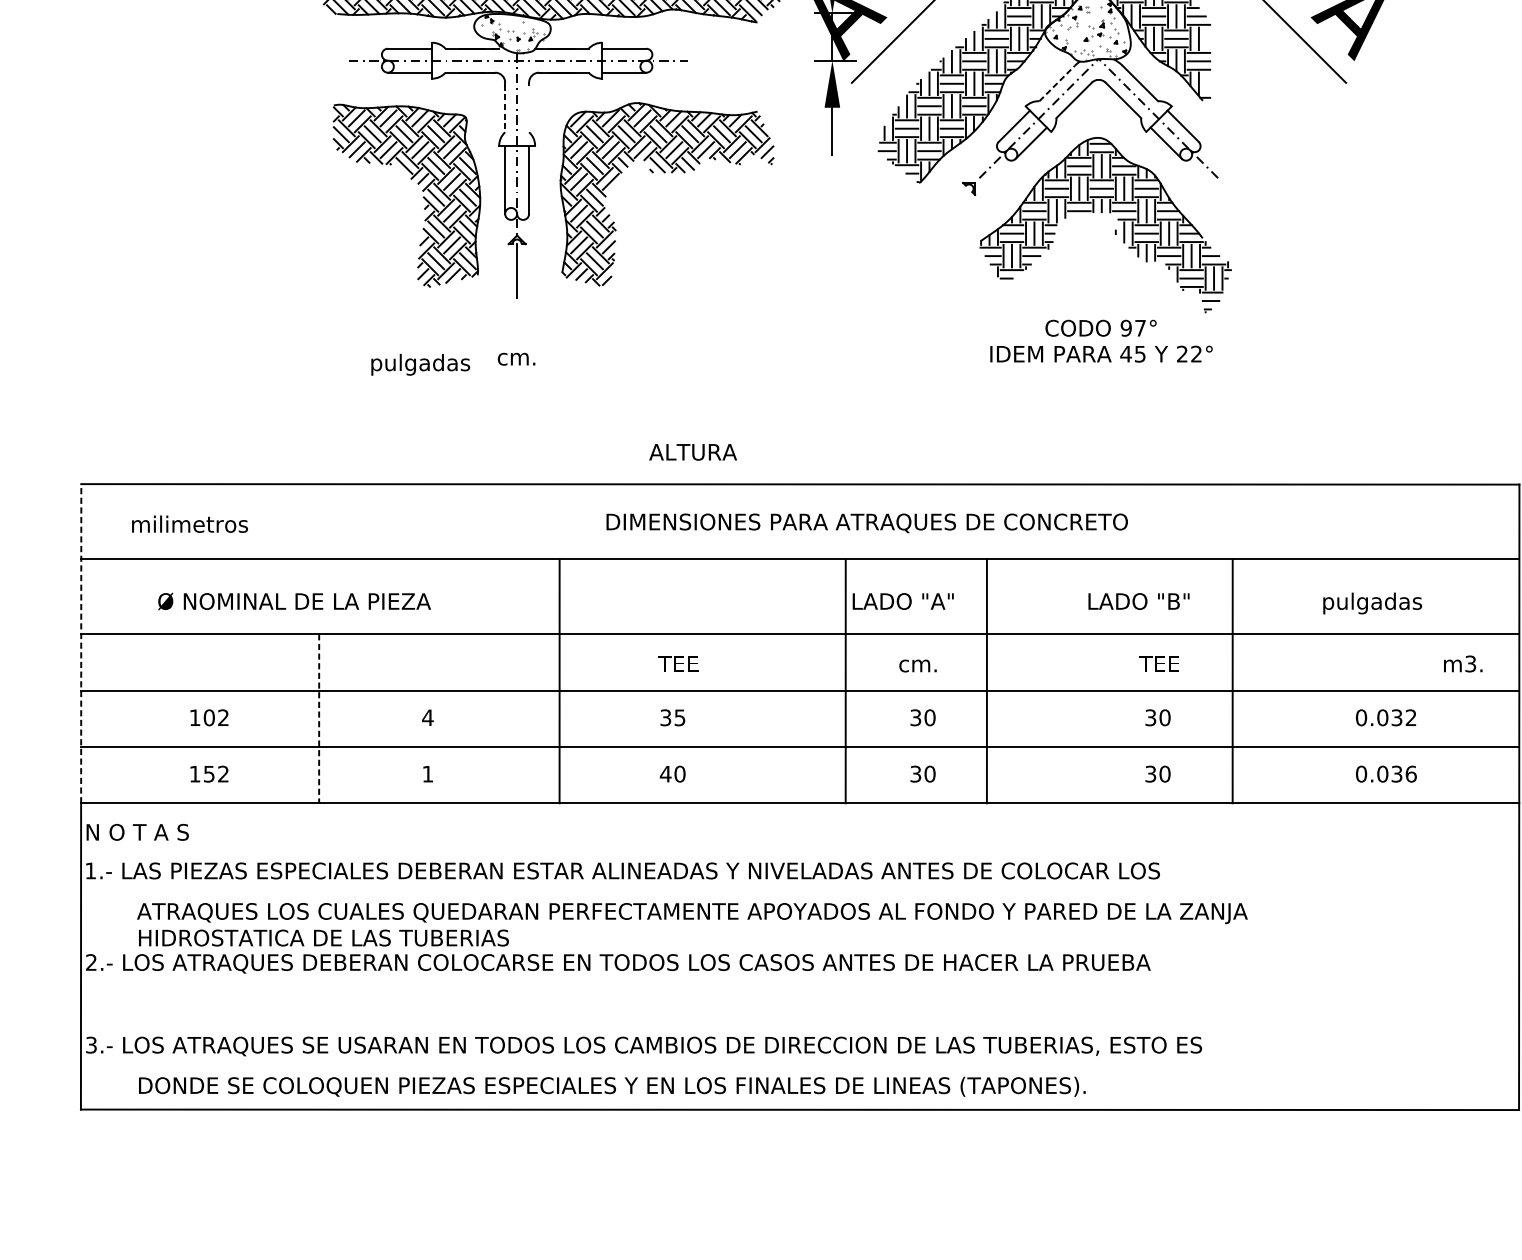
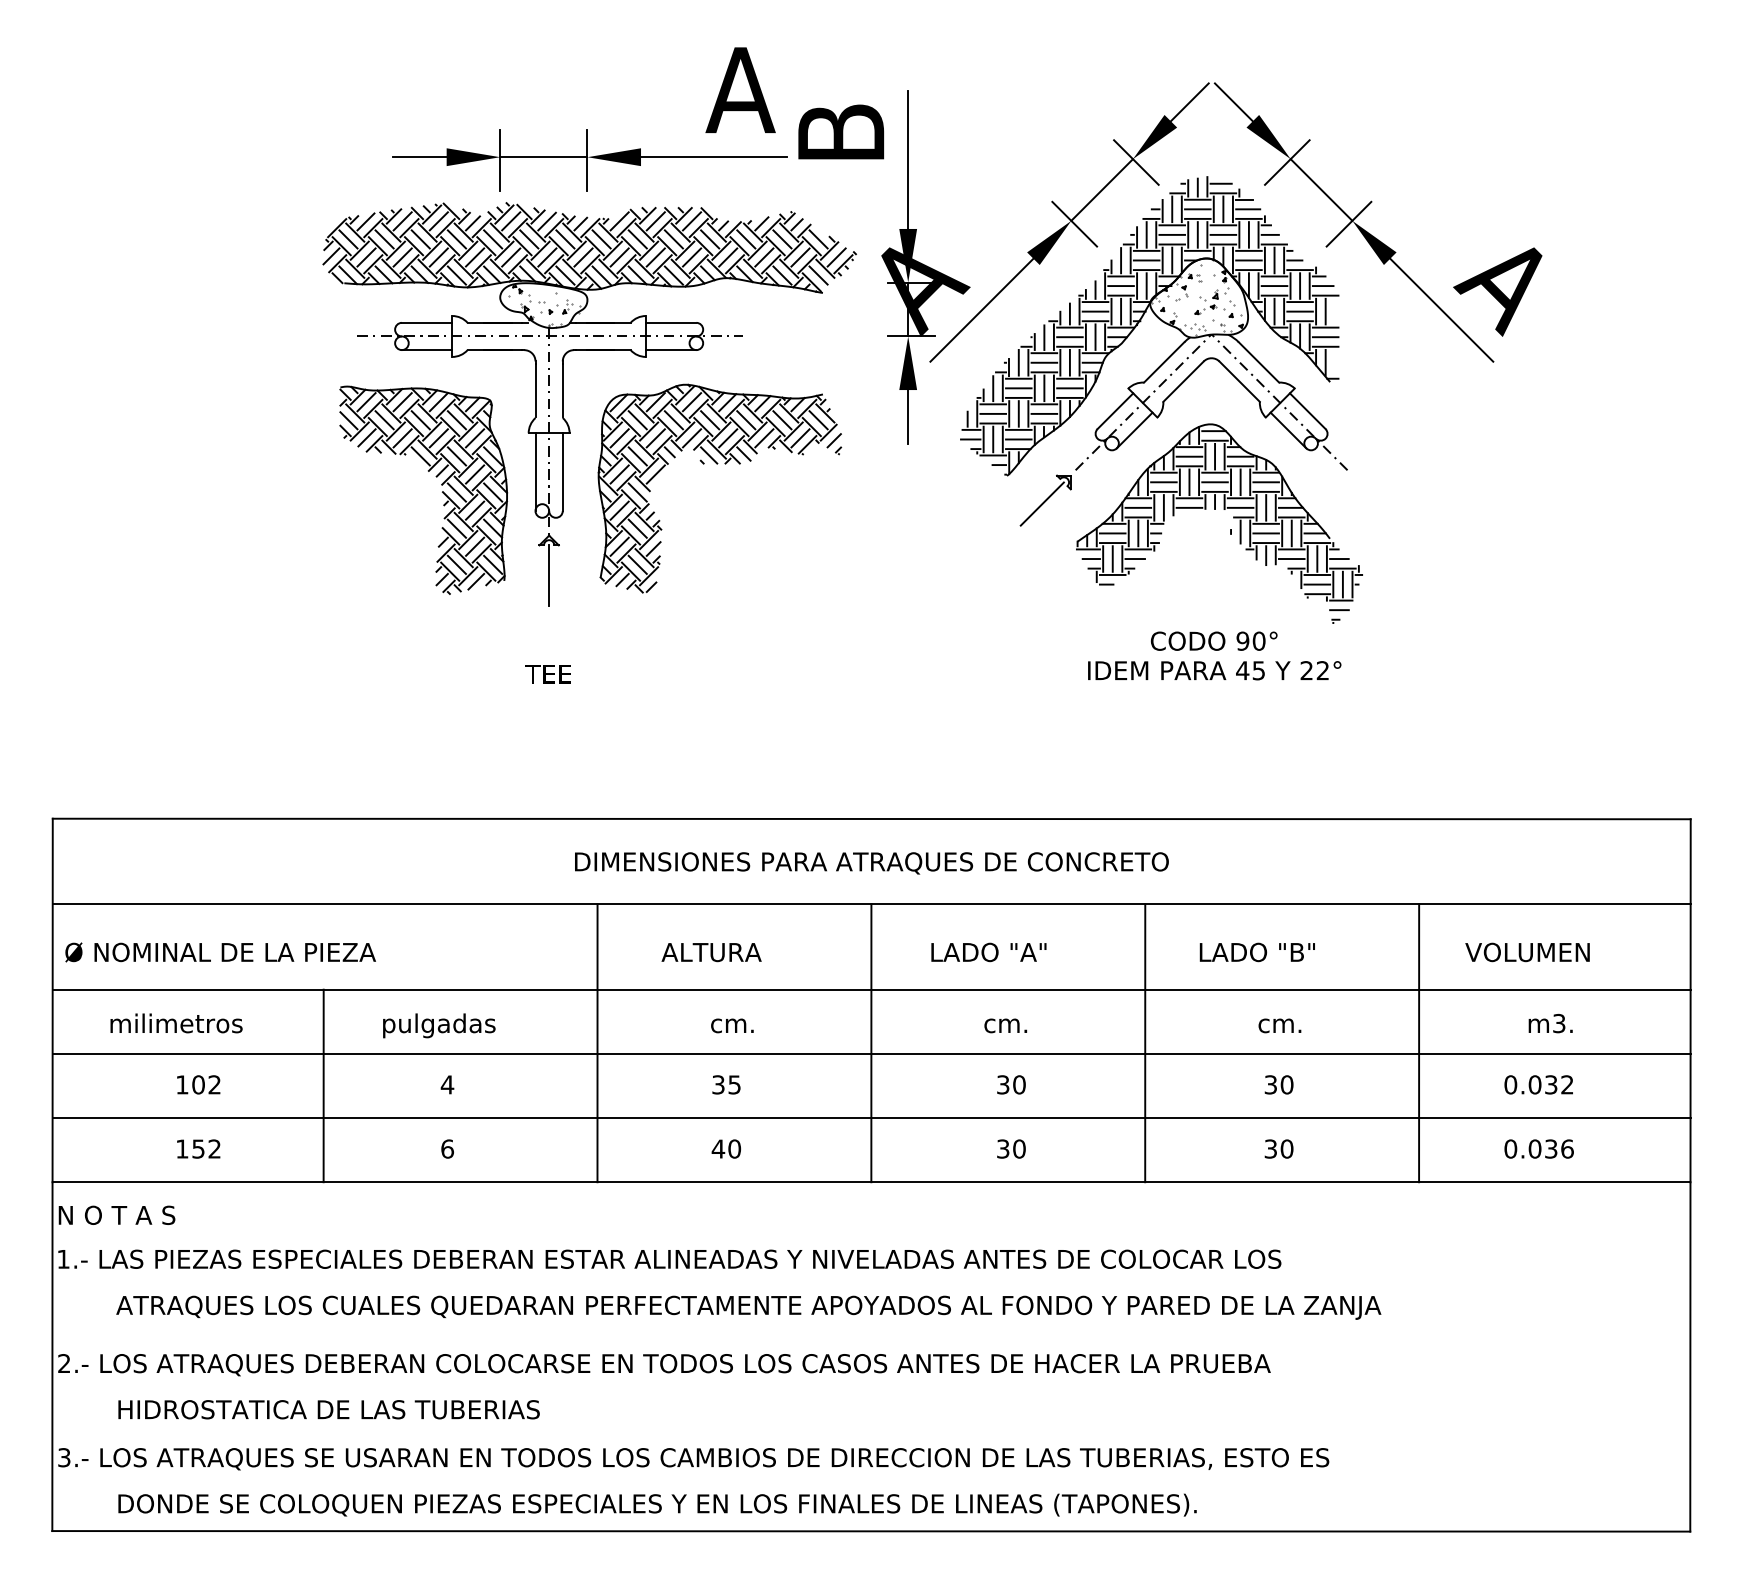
line: (1057, 83) -> (1164, 362), dashed -> solid
line: (505, 108) -> (535, 390), dashed -> solid
line: (528, 108) -> (562, 390), added
line: (949, 207) -> (1041, 503), added
text: (1139, 327) -> (1258, 640), 97° -> 90°
text: (515, 357) -> (547, 674), cm. -> TEE
text: (420, 364) -> (439, 1025), moved
text: (693, 452) -> (711, 952), moved
text: (866, 523) -> (871, 863), moved
text: (189, 524) -> (176, 1023), moved
text: (294, 601) -> (220, 952), moved
text: (1376, 603) -> (1527, 954), pulgadas -> VOLUMEN
line: (81, 643) -> (52, 1000), dashed -> solid
text: (678, 663) -> (732, 1023), TEE -> cm.
text: (1158, 663) -> (1279, 1023), TEE -> cm.
text: (1463, 663) -> (1550, 1023), moved
line: (845, 681) -> (871, 1043), moved
line: (987, 681) -> (1145, 1043), moved
line: (1233, 681) -> (1419, 1043), moved
line: (319, 719) -> (323, 1086), dashed -> solid
text: (427, 773) -> (447, 1148), 1 -> 6
text: (323, 937) -> (328, 1409), moved

